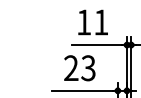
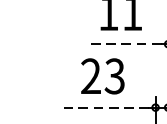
line: (96, 45) -> (125, 44), solid -> dashed
line: (82, 90) -> (106, 107), solid -> dashed

